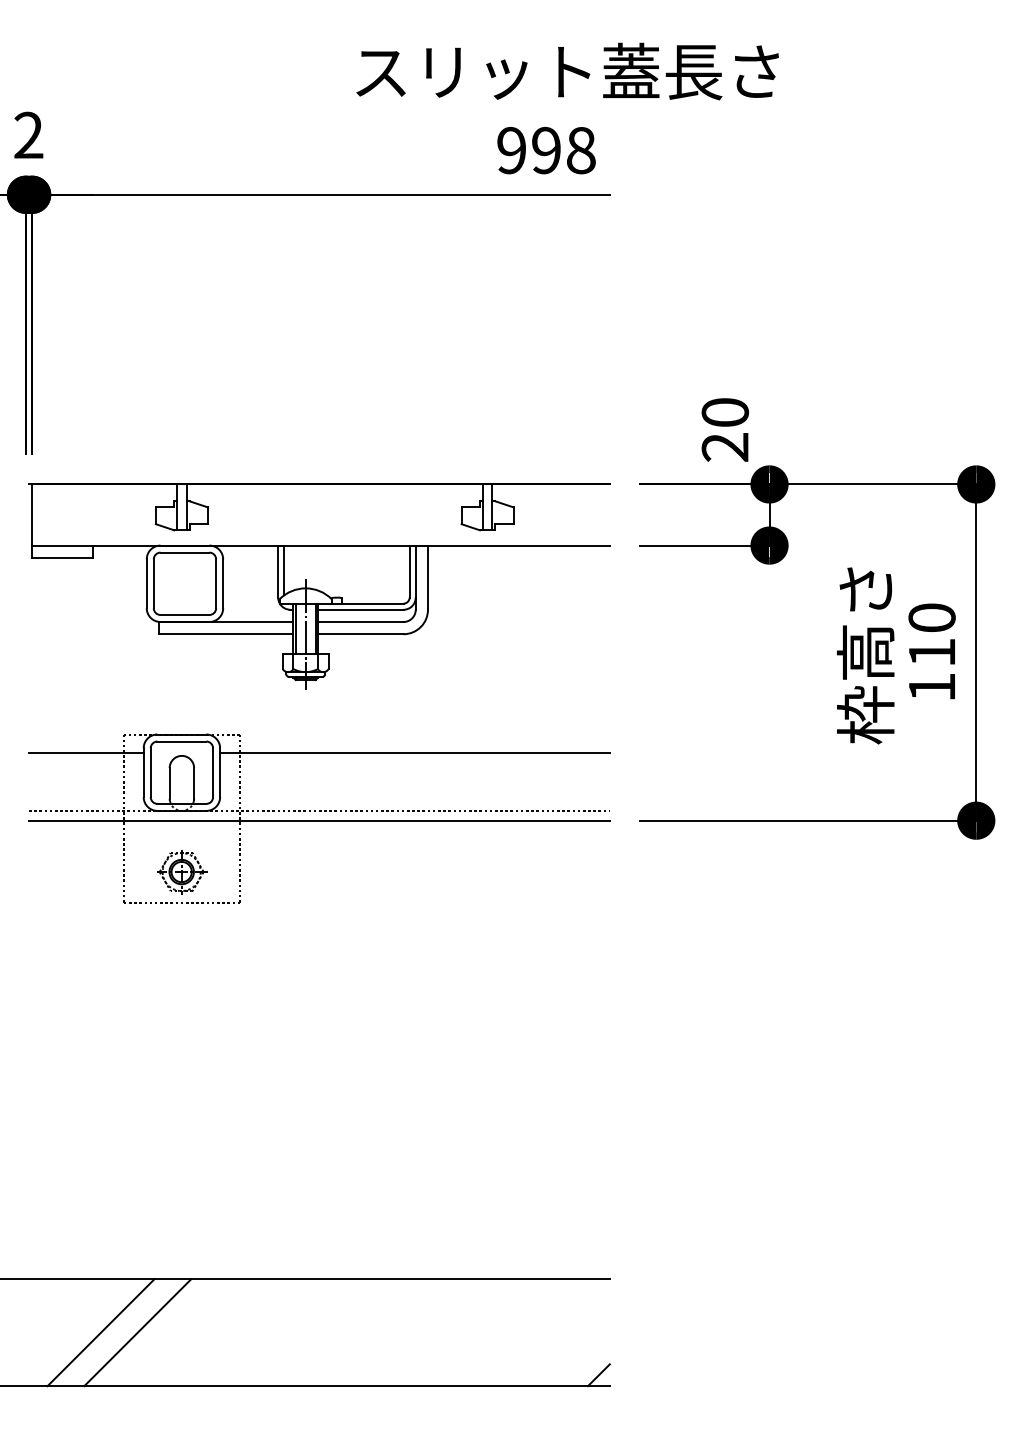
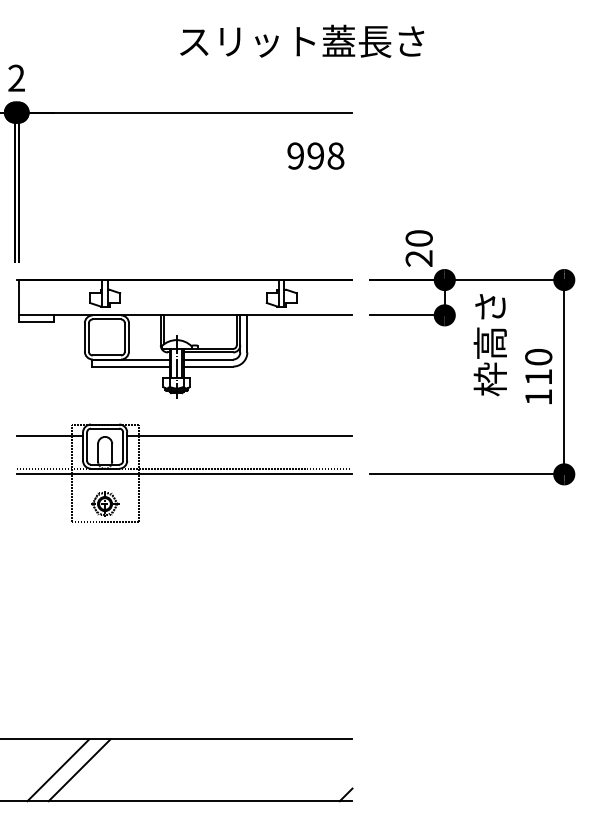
text: (568, 70) -> (302, 40), moved
text: (545, 149) -> (315, 155), moved
text: (864, 656) -> (489, 345), moved

